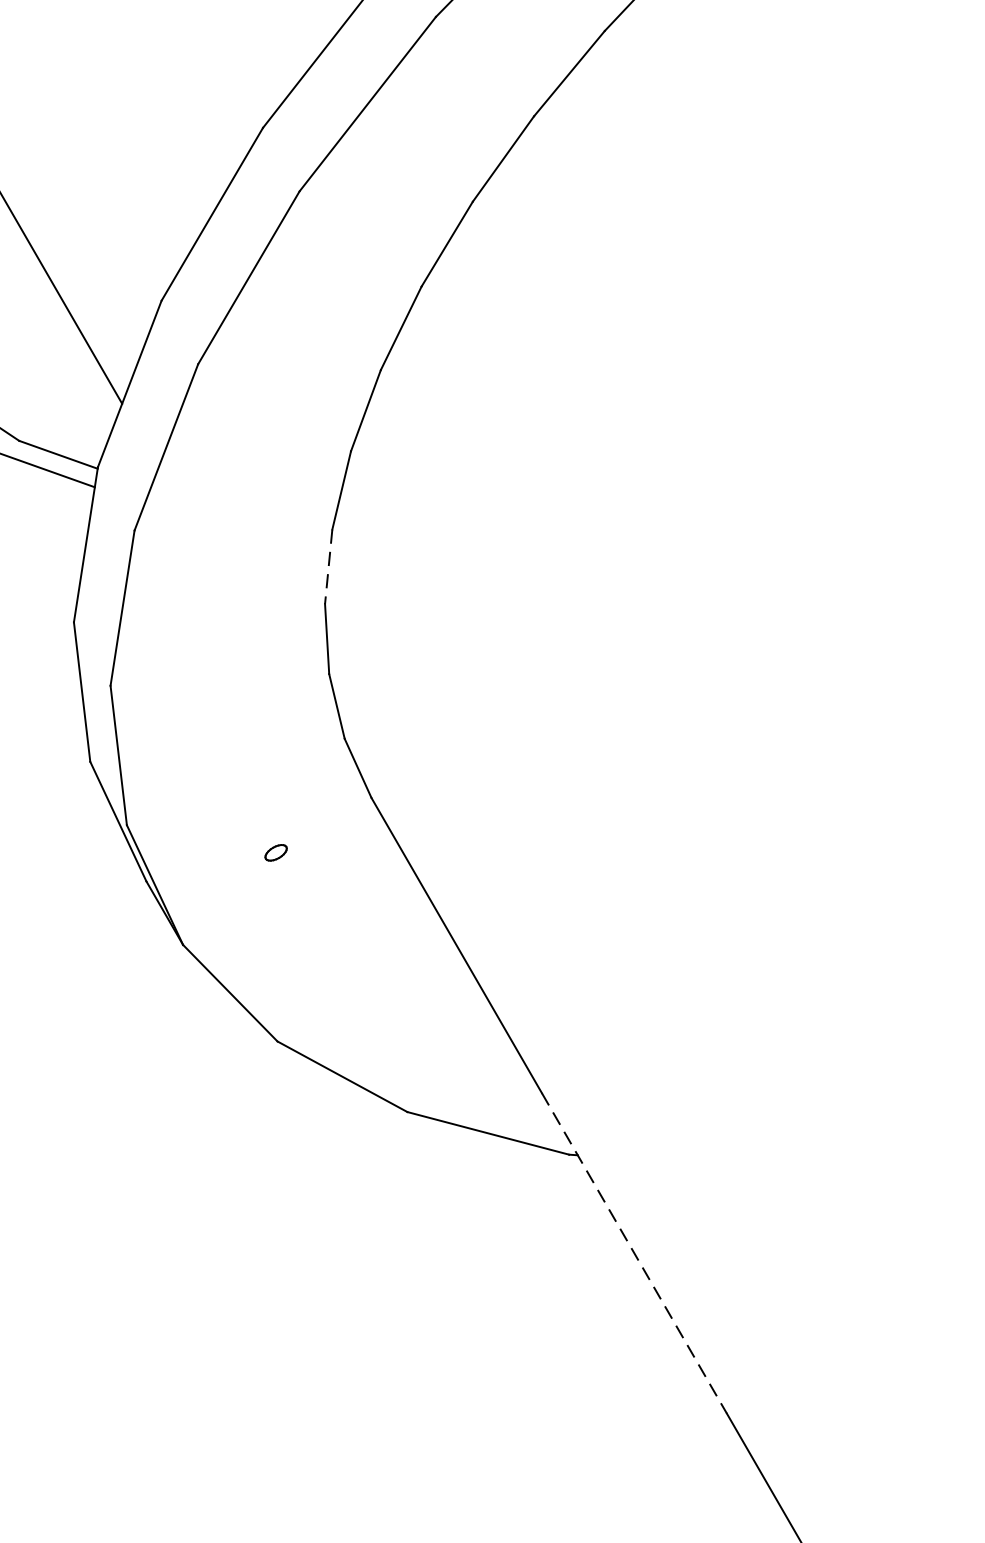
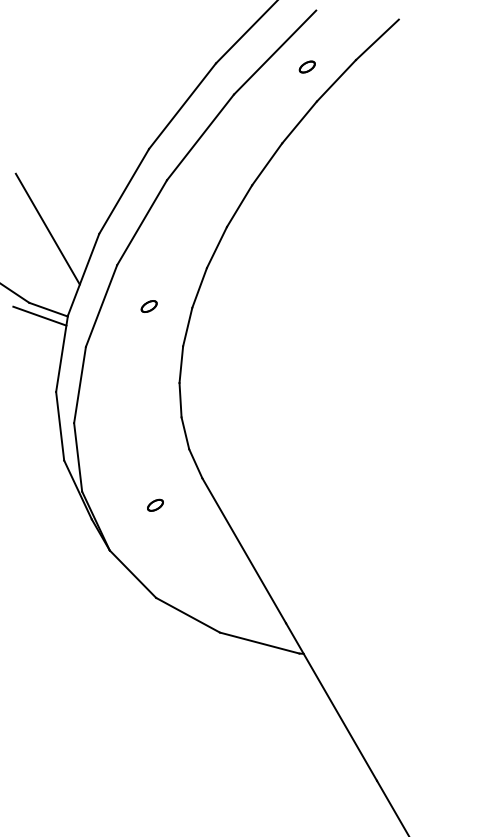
part: (261, 448) -> (148, 306), added
line: (329, 568) -> (181, 365), dashed -> solid
part: (276, 851) -> (155, 504), size x1.43
line: (634, 1254) -> (331, 702), dashed -> solid

